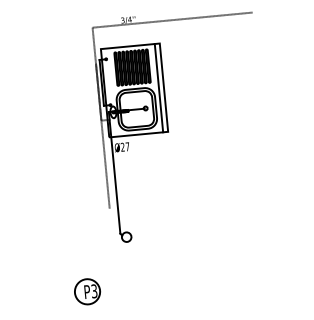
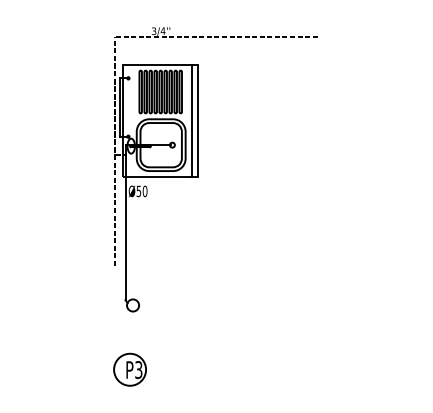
text: (124, 147) -> (141, 191), Ø27 -> Ø50
part: (87, 291) -> (129, 369), moved

